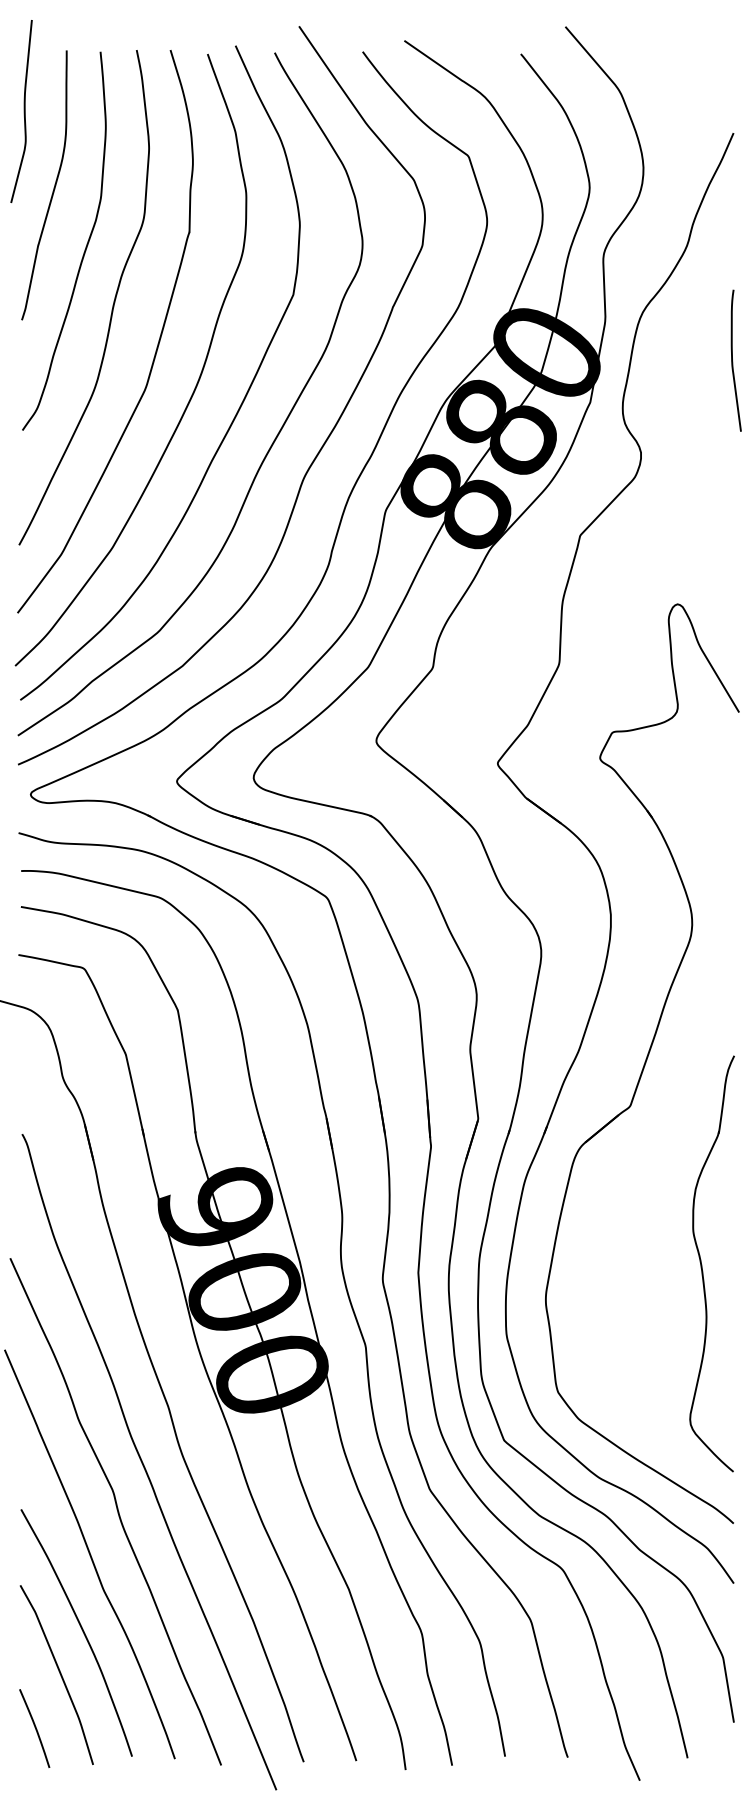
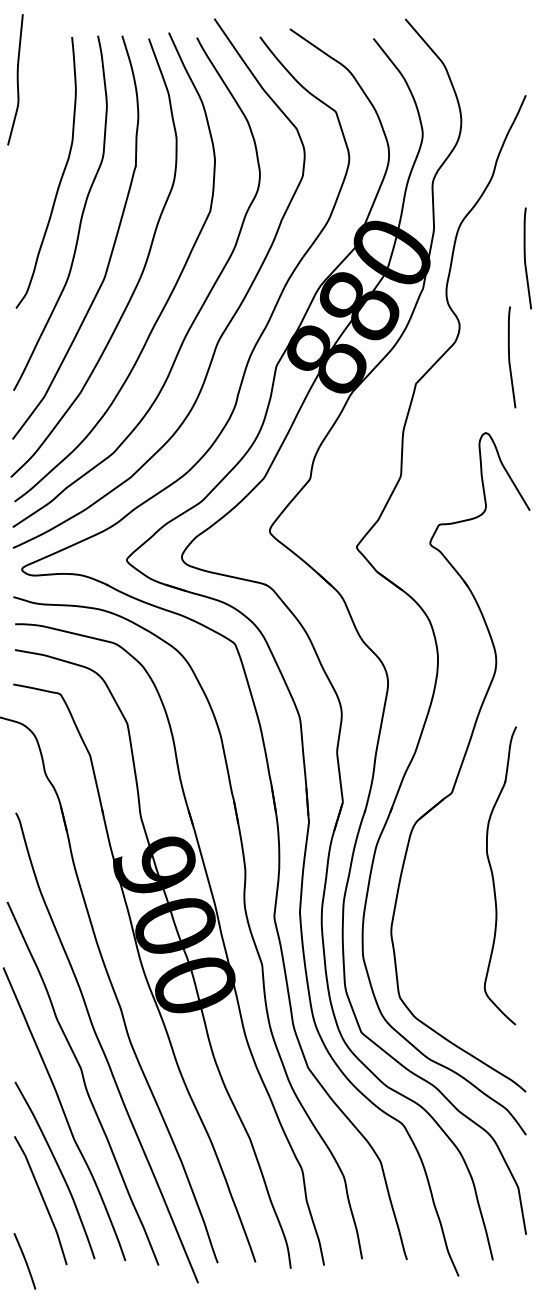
curve: (53, 187) -> (38, 134), removed
curve: (711, 499) -> (510, 357), added
part: (702, 1264) -> (493, 876), moved
curve: (34, 1727) -> (24, 1260), moved

